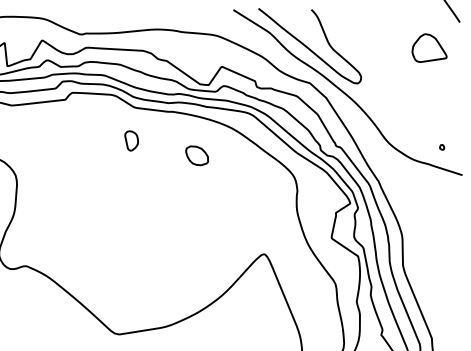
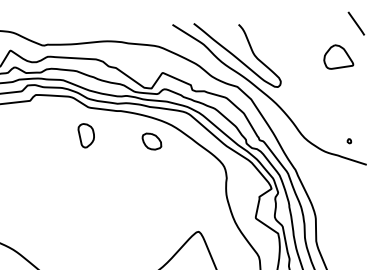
part: (131, 140) -> (86, 135), size x1.43
part: (197, 155) -> (152, 141), moved

